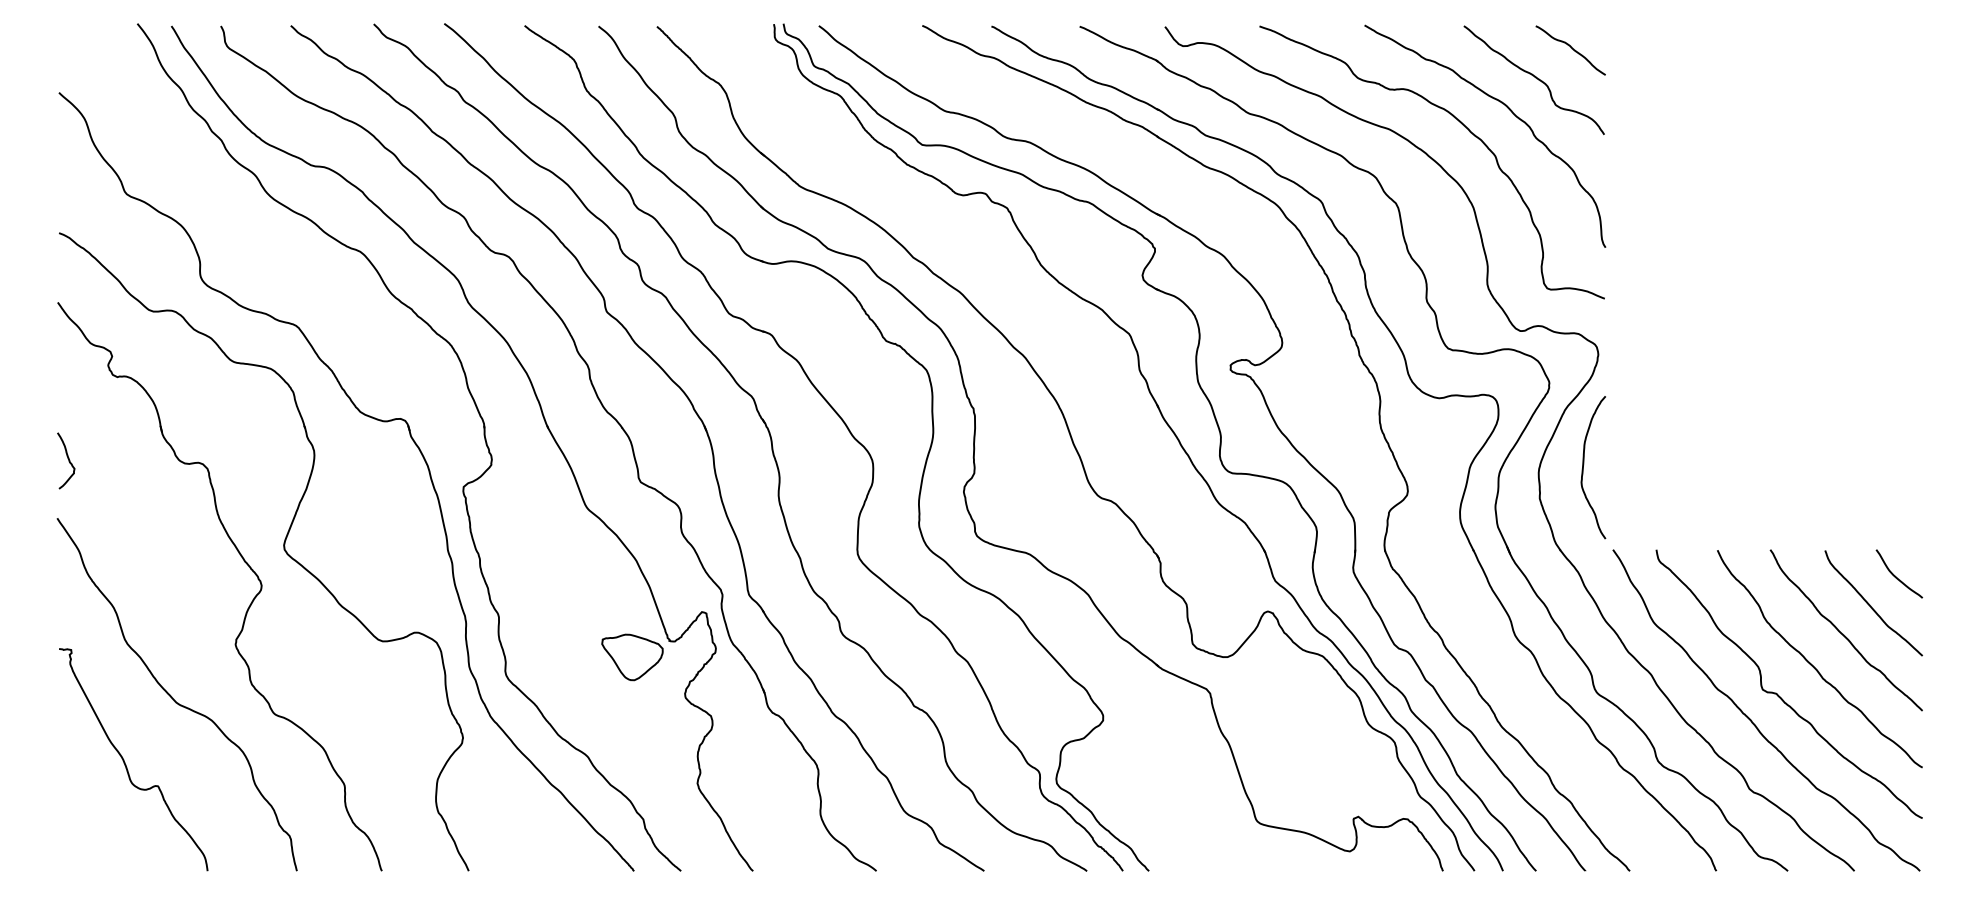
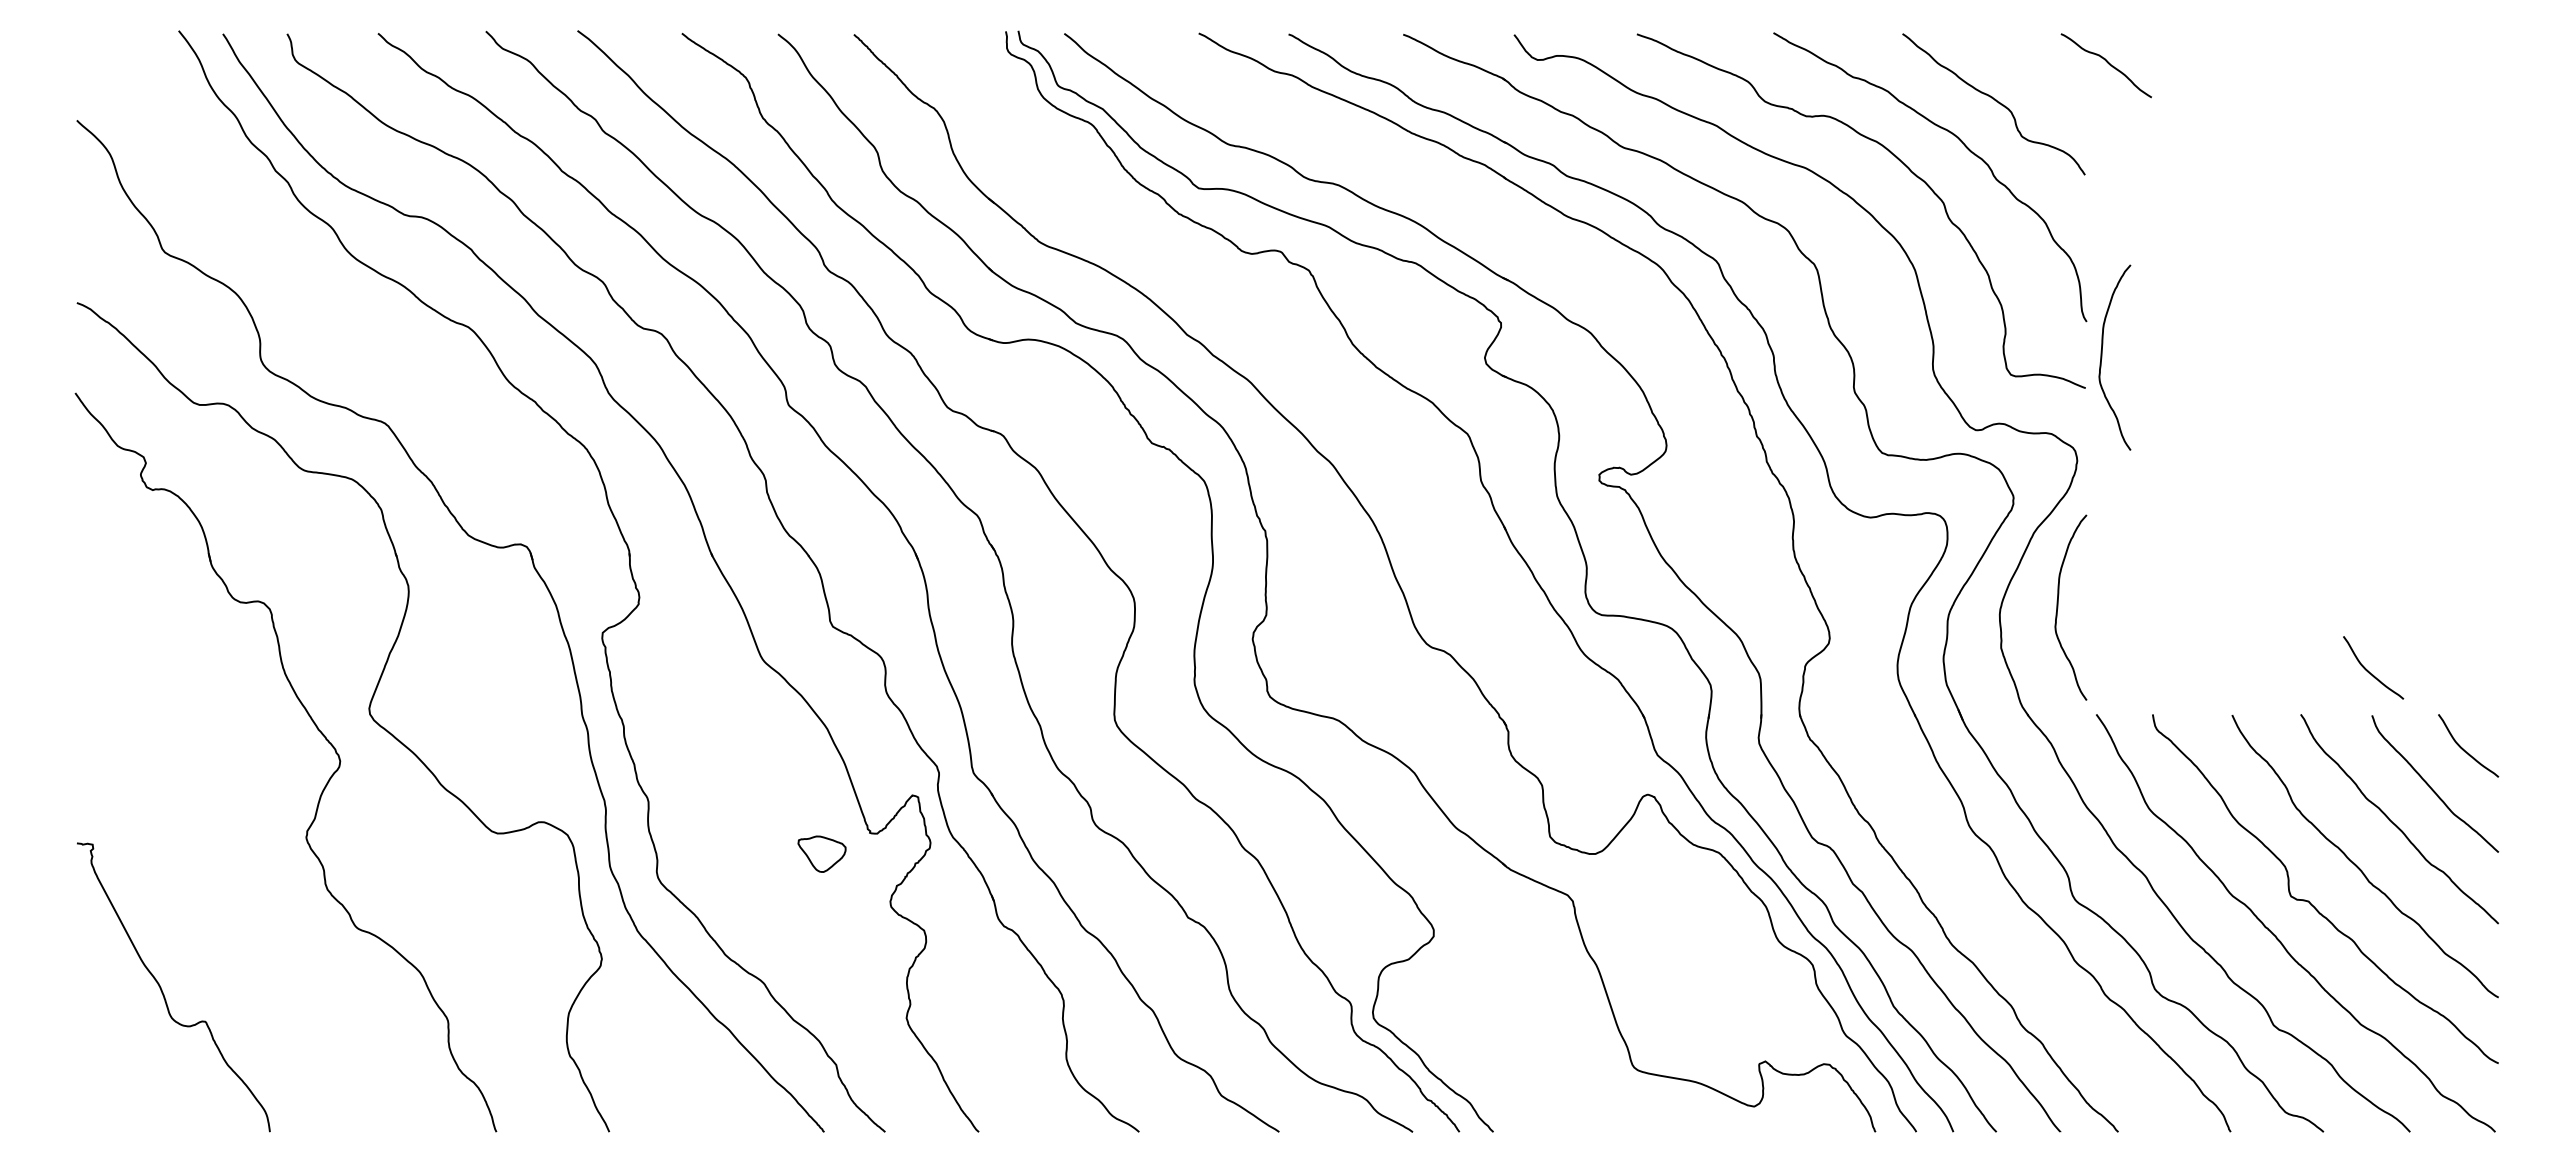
curve: (1571, 48) -> (2107, 63), moved
curve: (1617, 275) -> (2102, 357), added
curve: (67, 459) -> (88, 596), removed
curve: (1823, 516) -> (2369, 671), added
part: (632, 656) -> (821, 853), size x0.6
curve: (173, 698) -> (225, 907), removed

